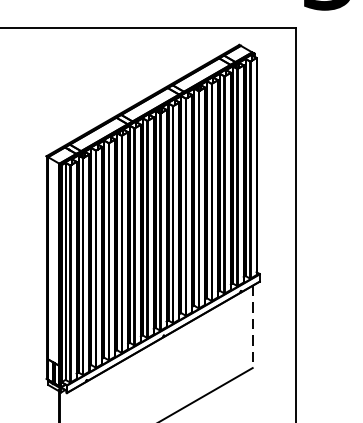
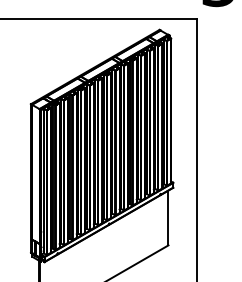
line: (252, 327) -> (168, 218), dashed -> solid

